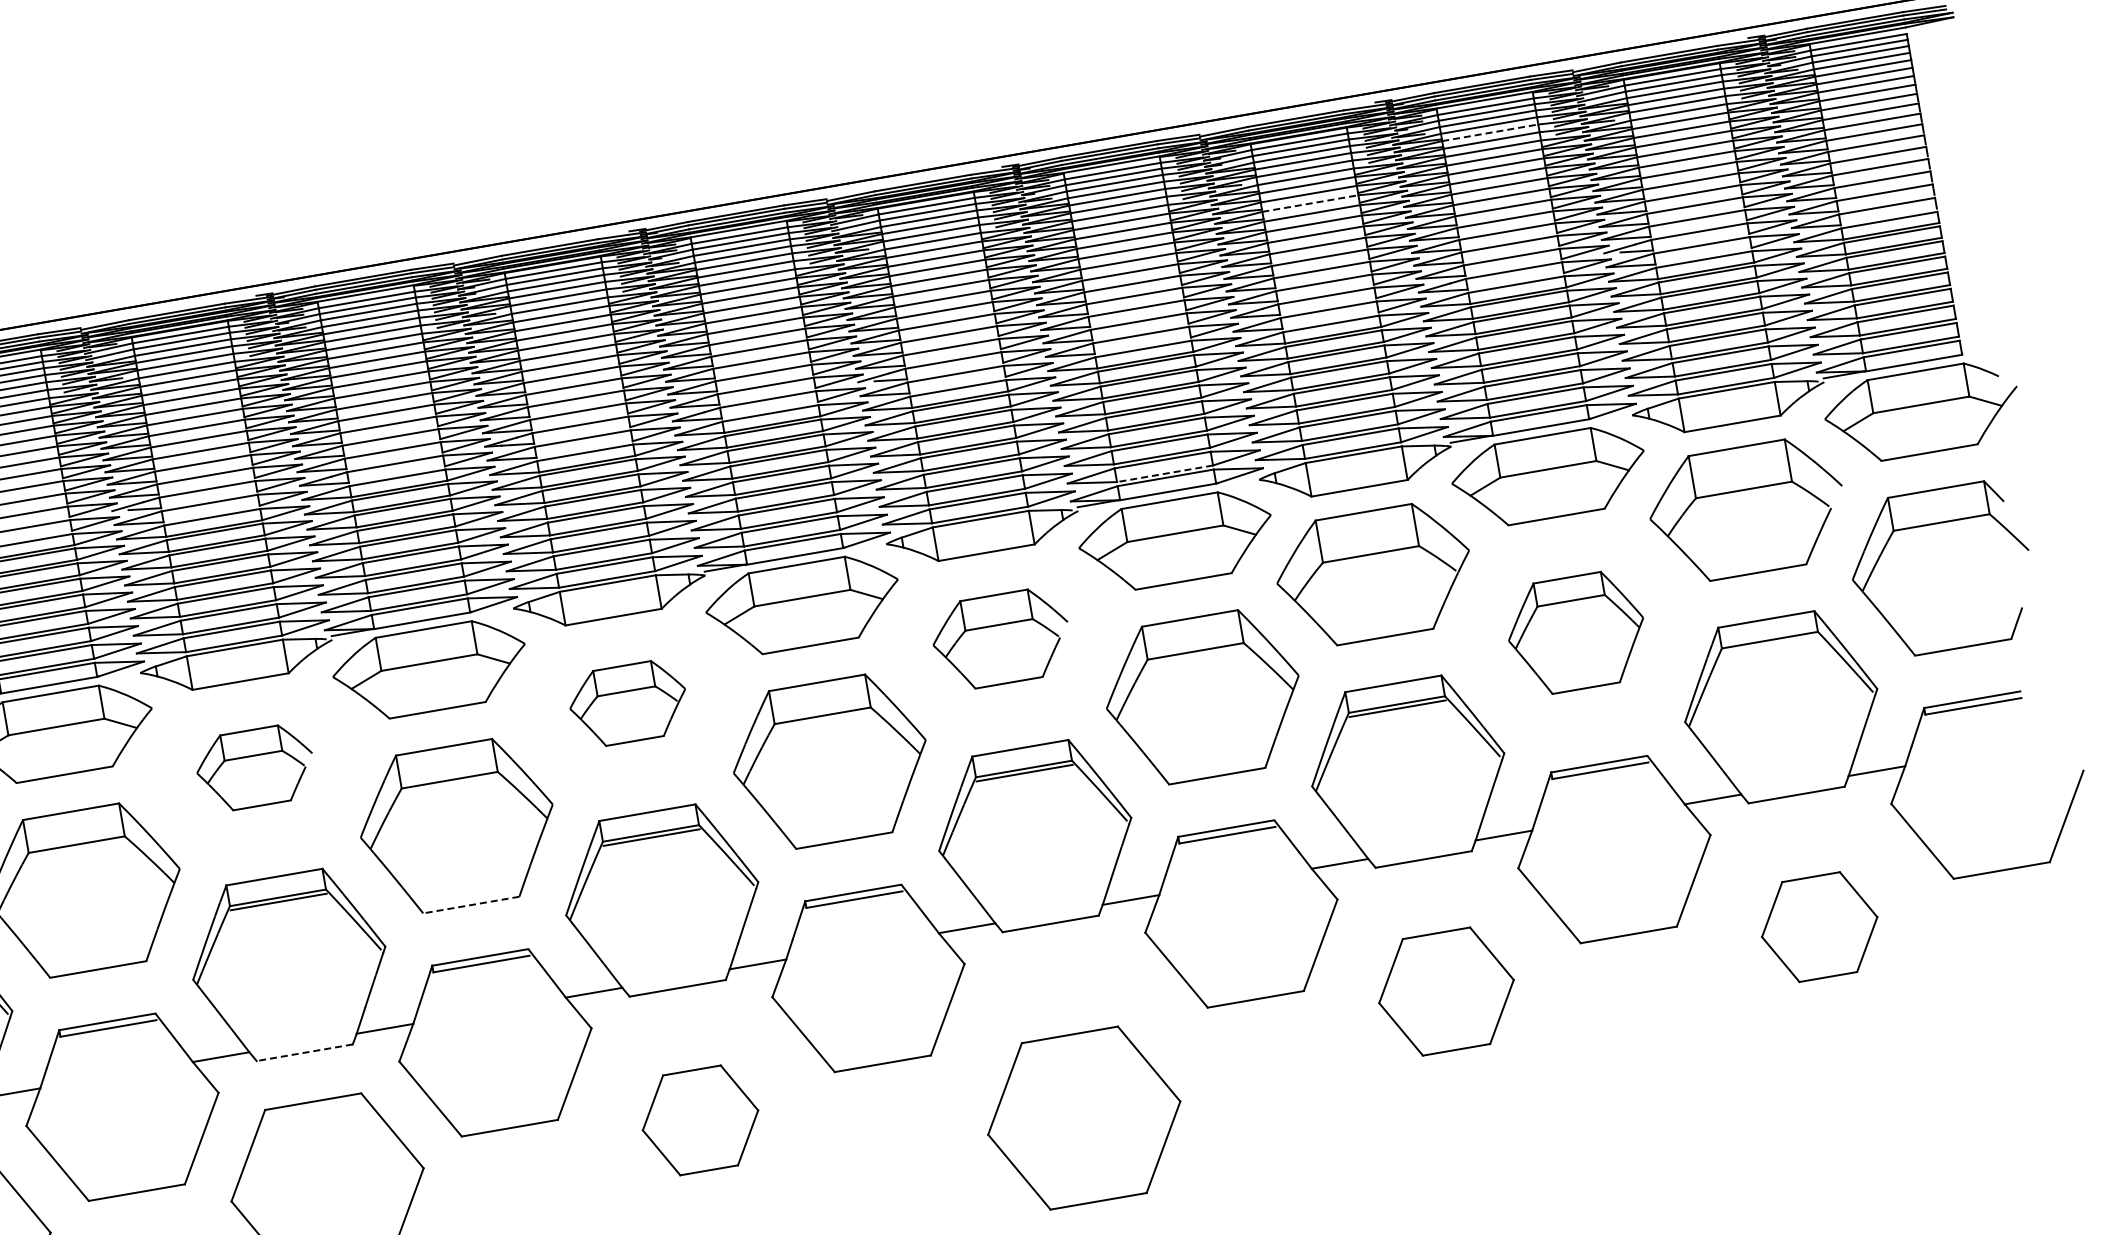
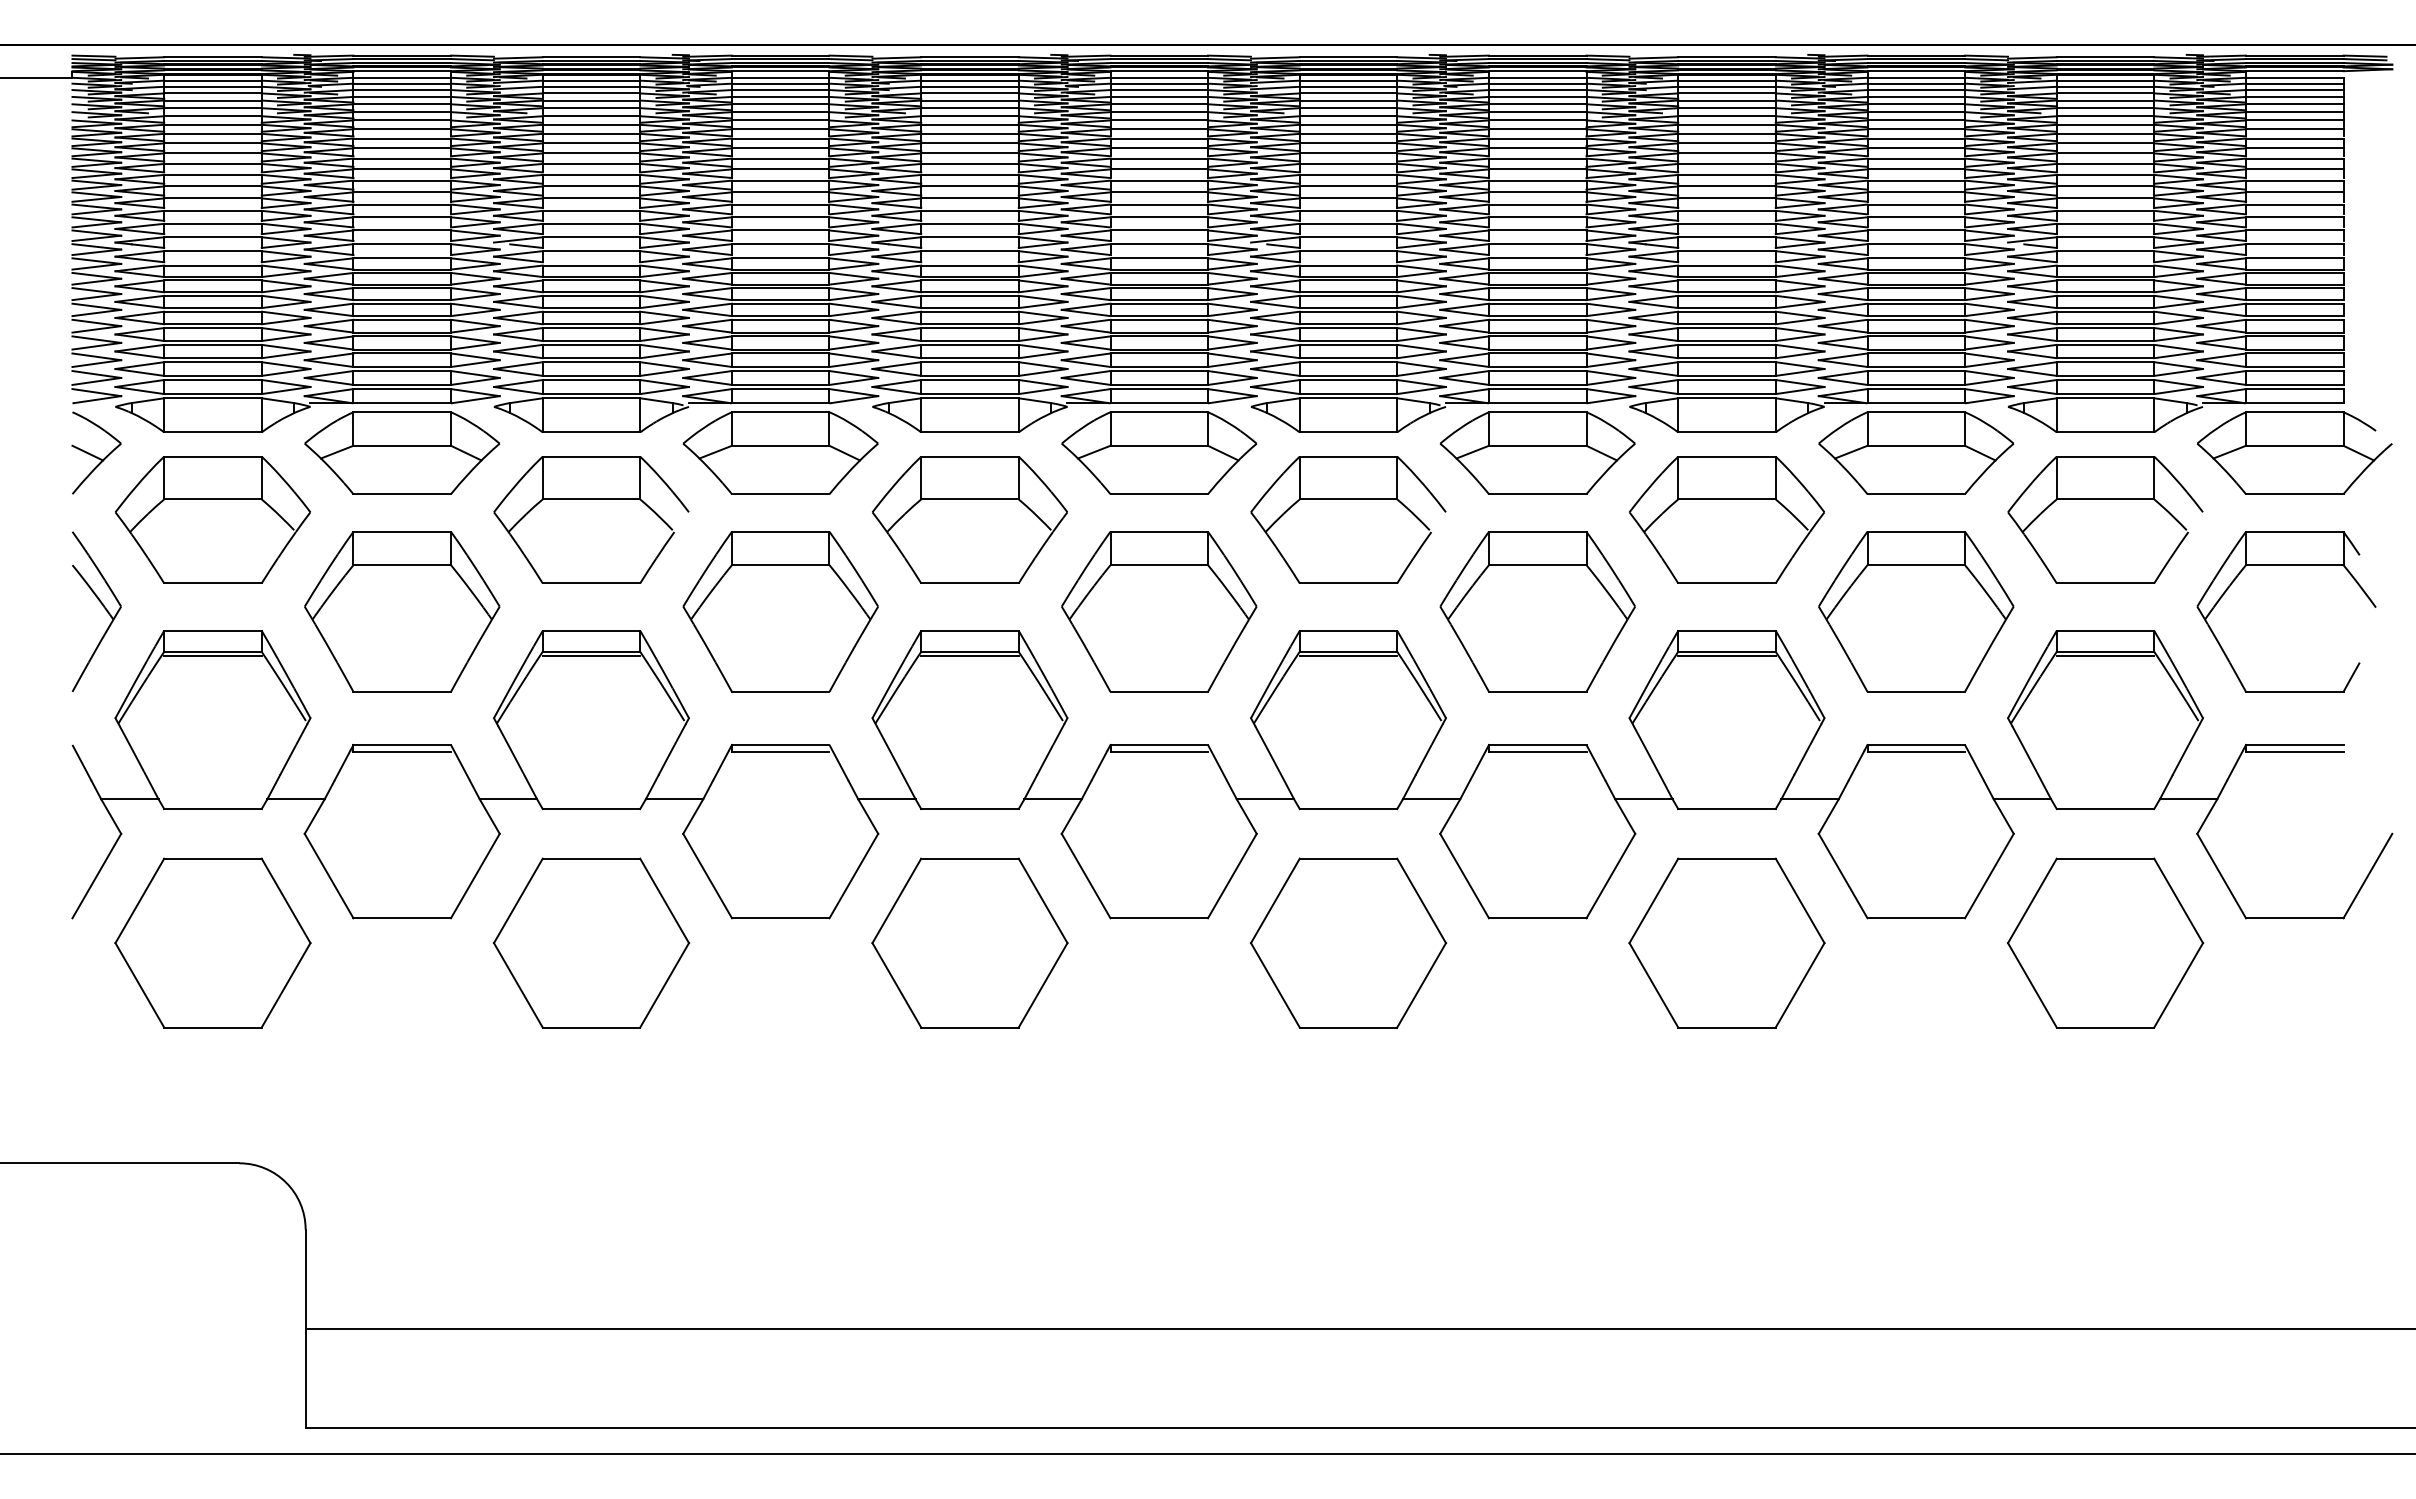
line: (1490, 132) -> (1916, 104), dashed -> solid
line: (1310, 203) -> (1727, 143), dashed -> solid
line: (1164, 473) -> (1537, 384), dashed -> solid
part: (1576, 632) -> (1916, 611), size x1.43
part: (1001, 638) -> (1348, 519), size x1.43
line: (1770, 644) -> (2105, 656), added
part: (627, 703) -> (969, 519), size x1.67
part: (255, 767) -> (591, 519), size x1.67
line: (471, 904) -> (780, 691), dashed -> solid
part: (1819, 926) -> (2105, 942), size x1.67
part: (1445, 991) -> (1726, 942), size x1.43
line: (304, 1053) -> (591, 809), dashed -> solid
part: (1084, 1117) -> (1348, 942), moved
part: (699, 1119) -> (969, 942), size x1.67

